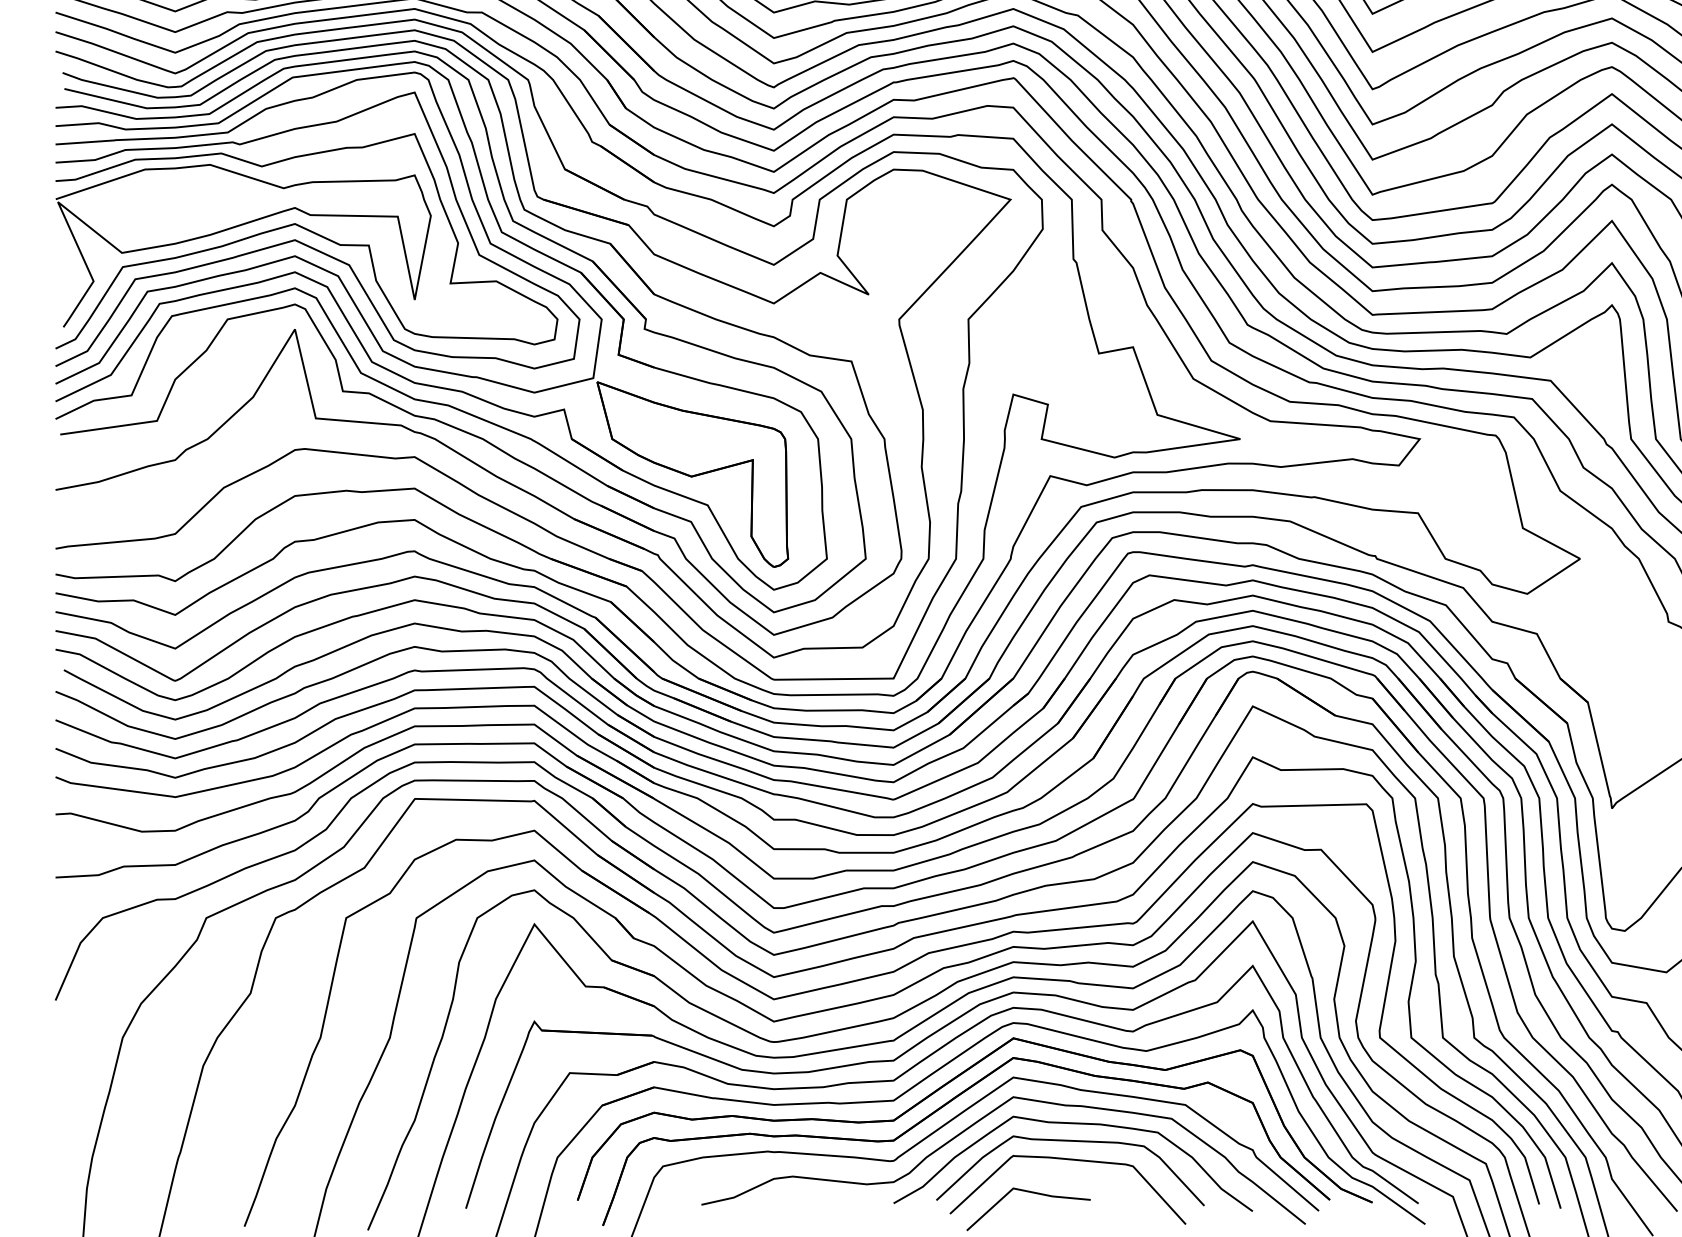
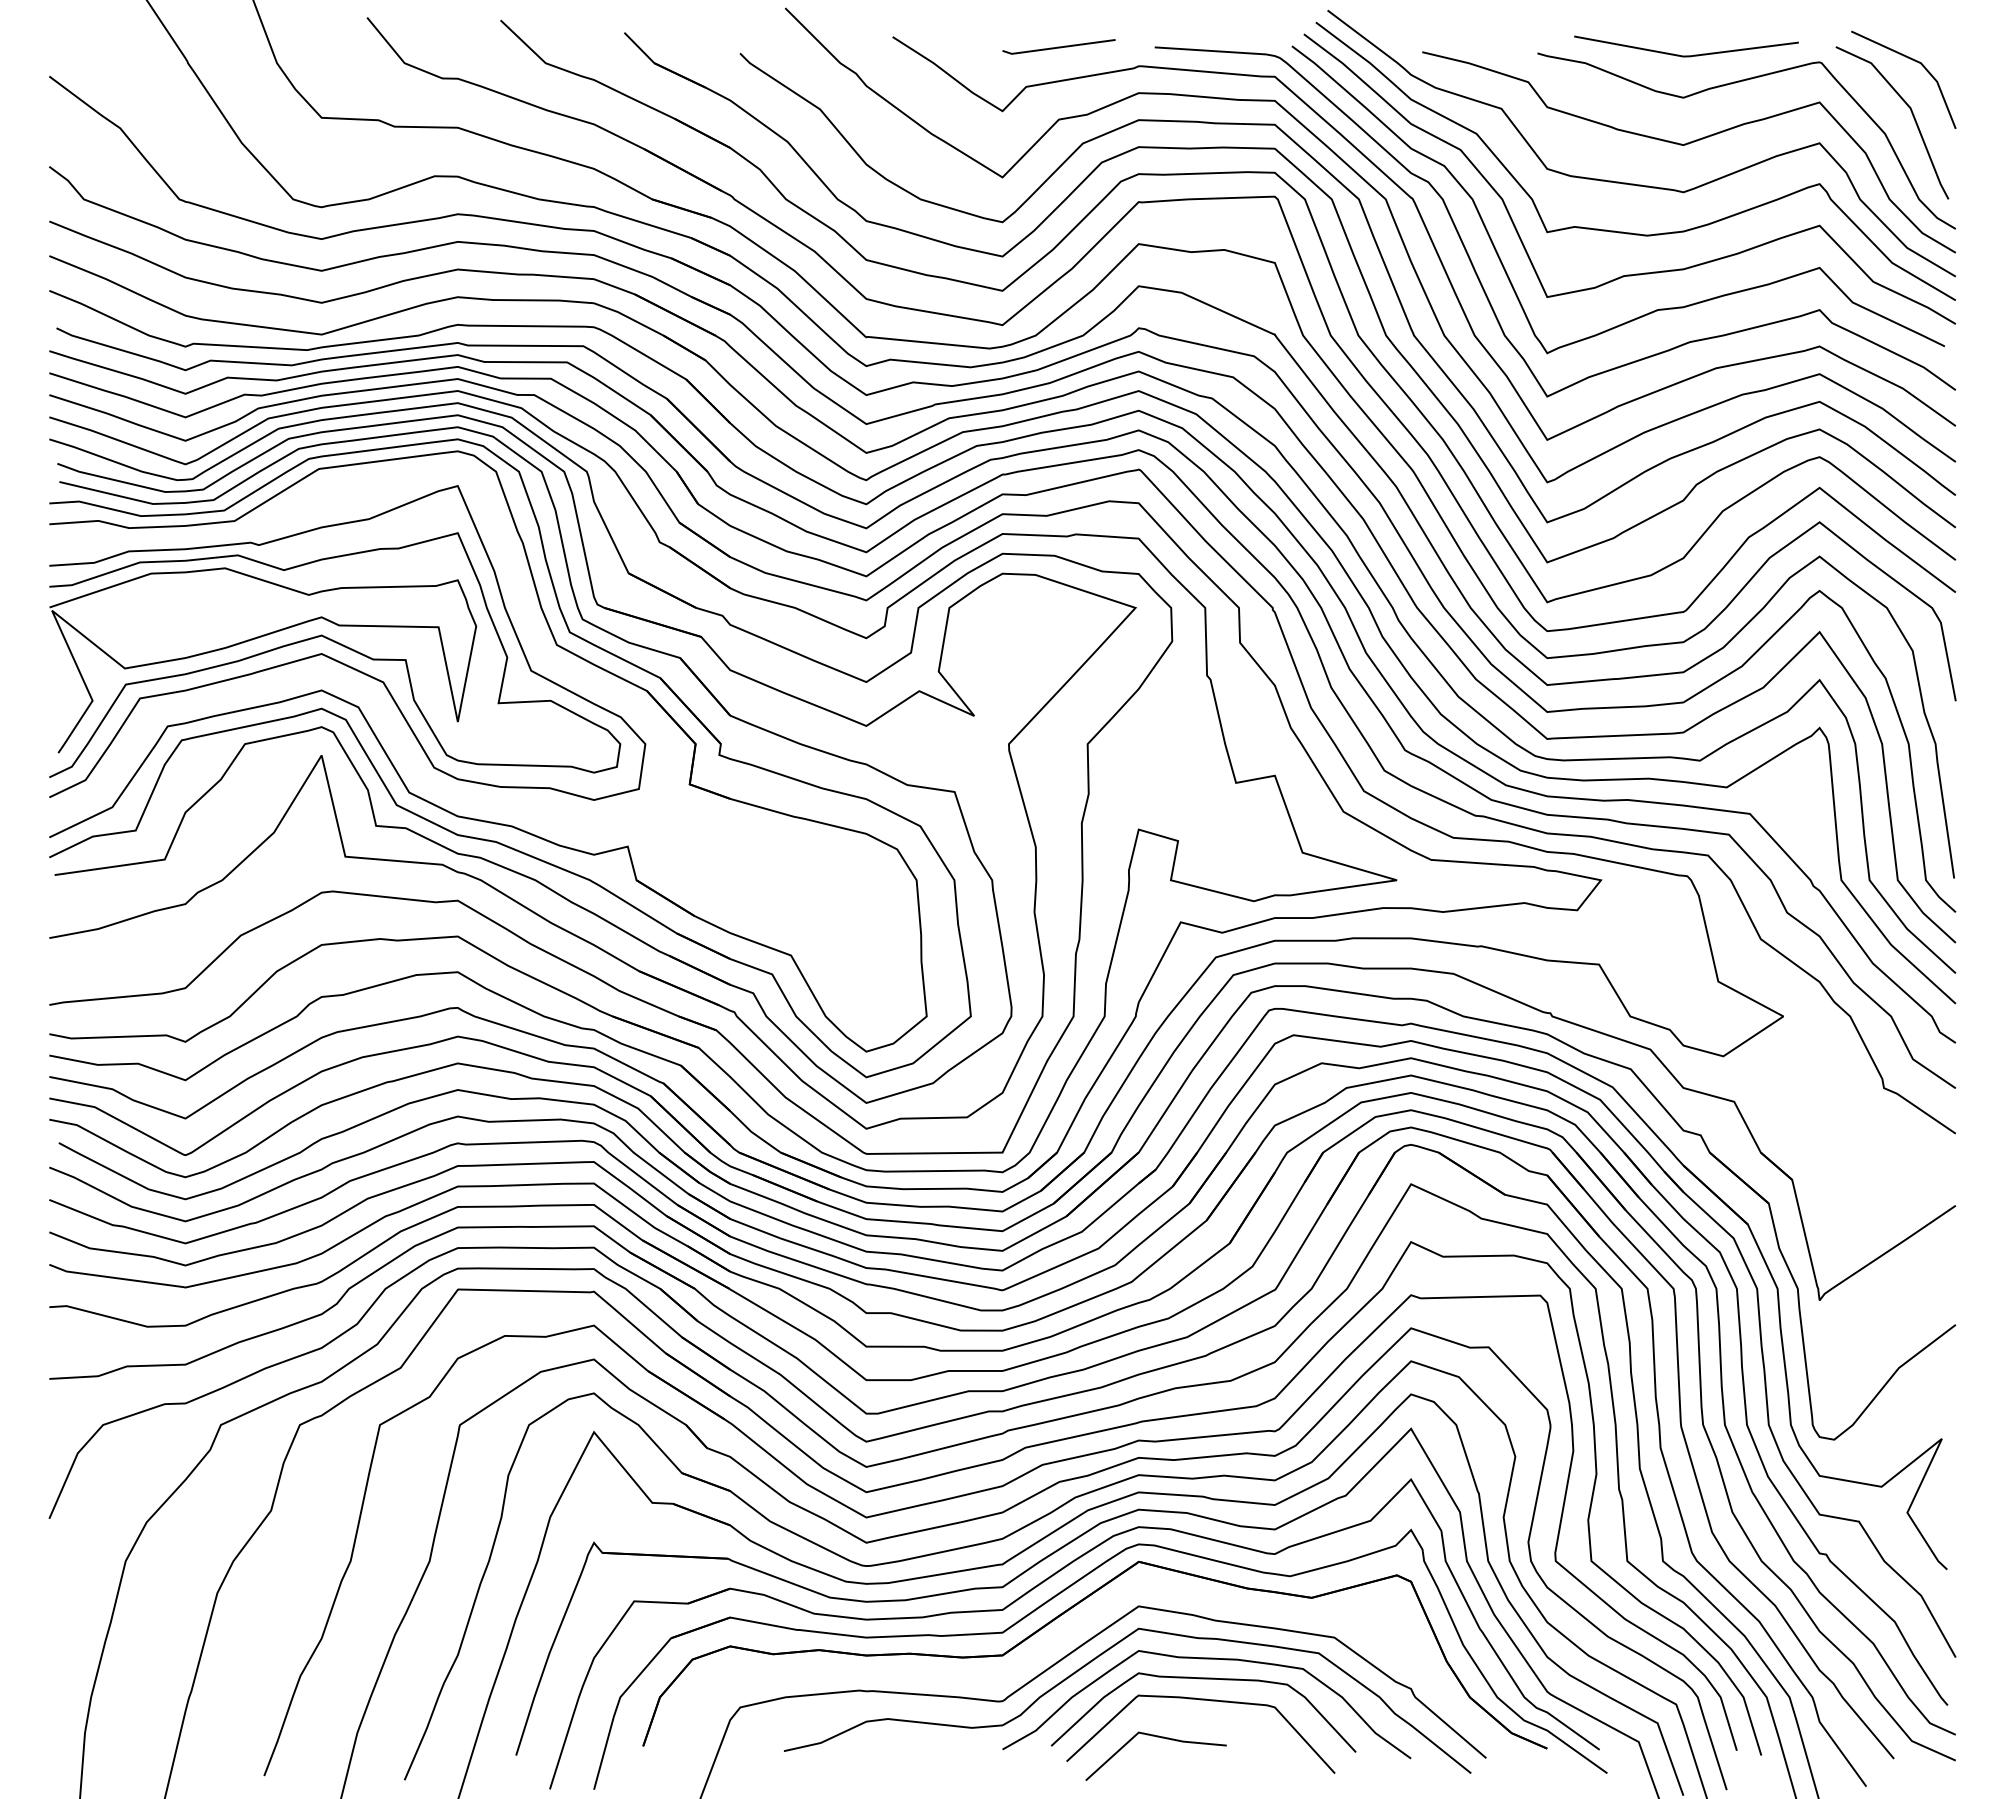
part: (402, 359) -> (443, 789), removed
part: (944, 1106) -> (1060, 1639), removed

